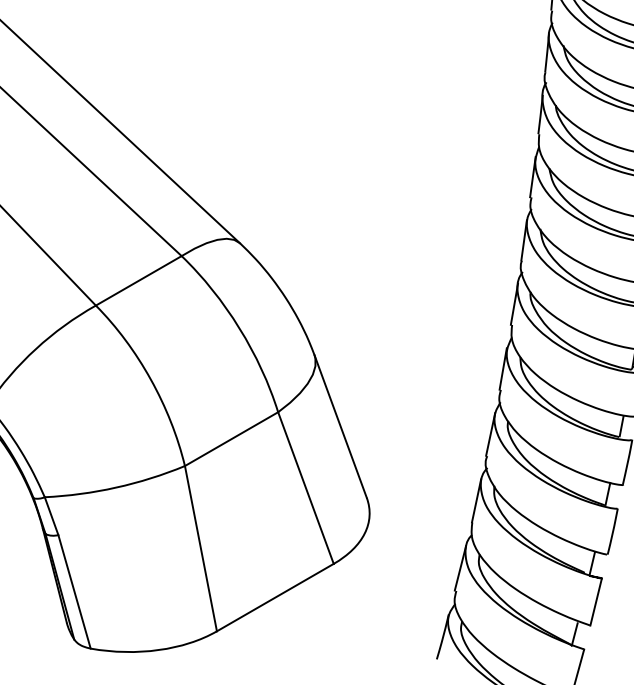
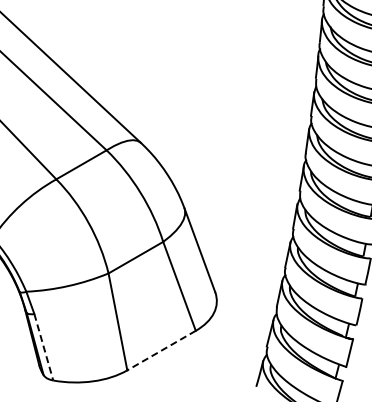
line: (74, 592) -> (43, 347), solid -> dashed
line: (275, 597) -> (161, 350), solid -> dashed

